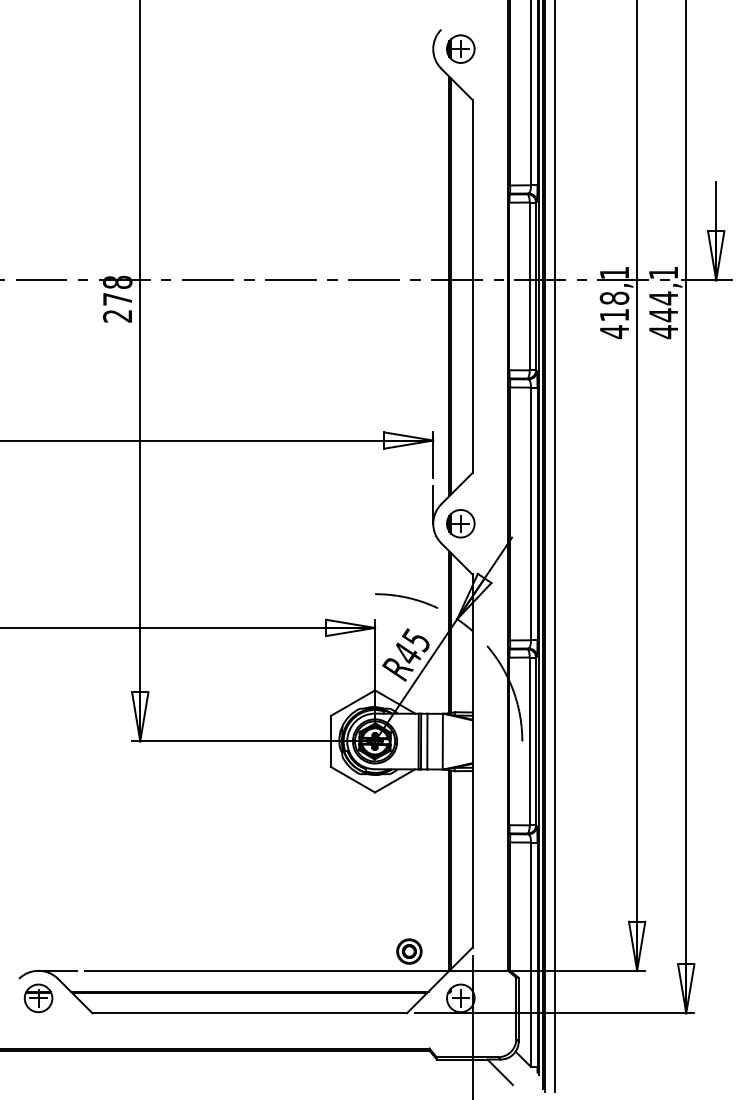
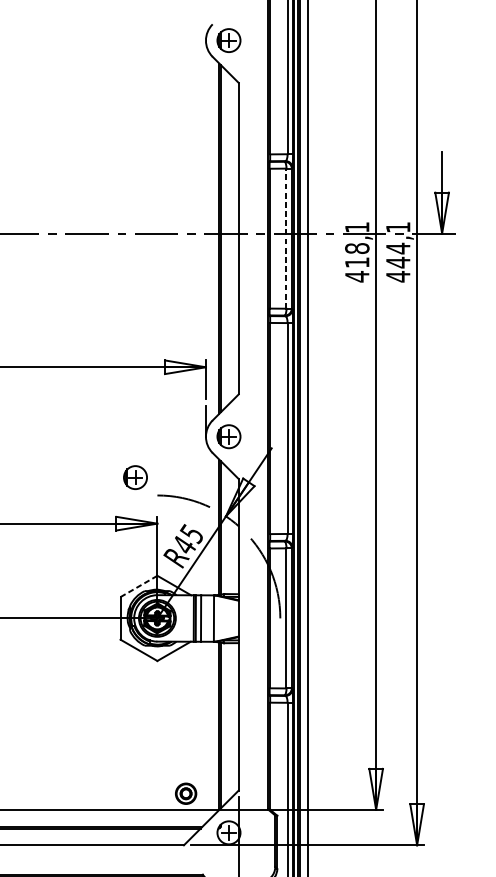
line: (529, 286) -> (286, 238), solid -> dashed
part: (348, 572) -> (135, 477), added
line: (352, 703) -> (138, 586), solid -> dashed

